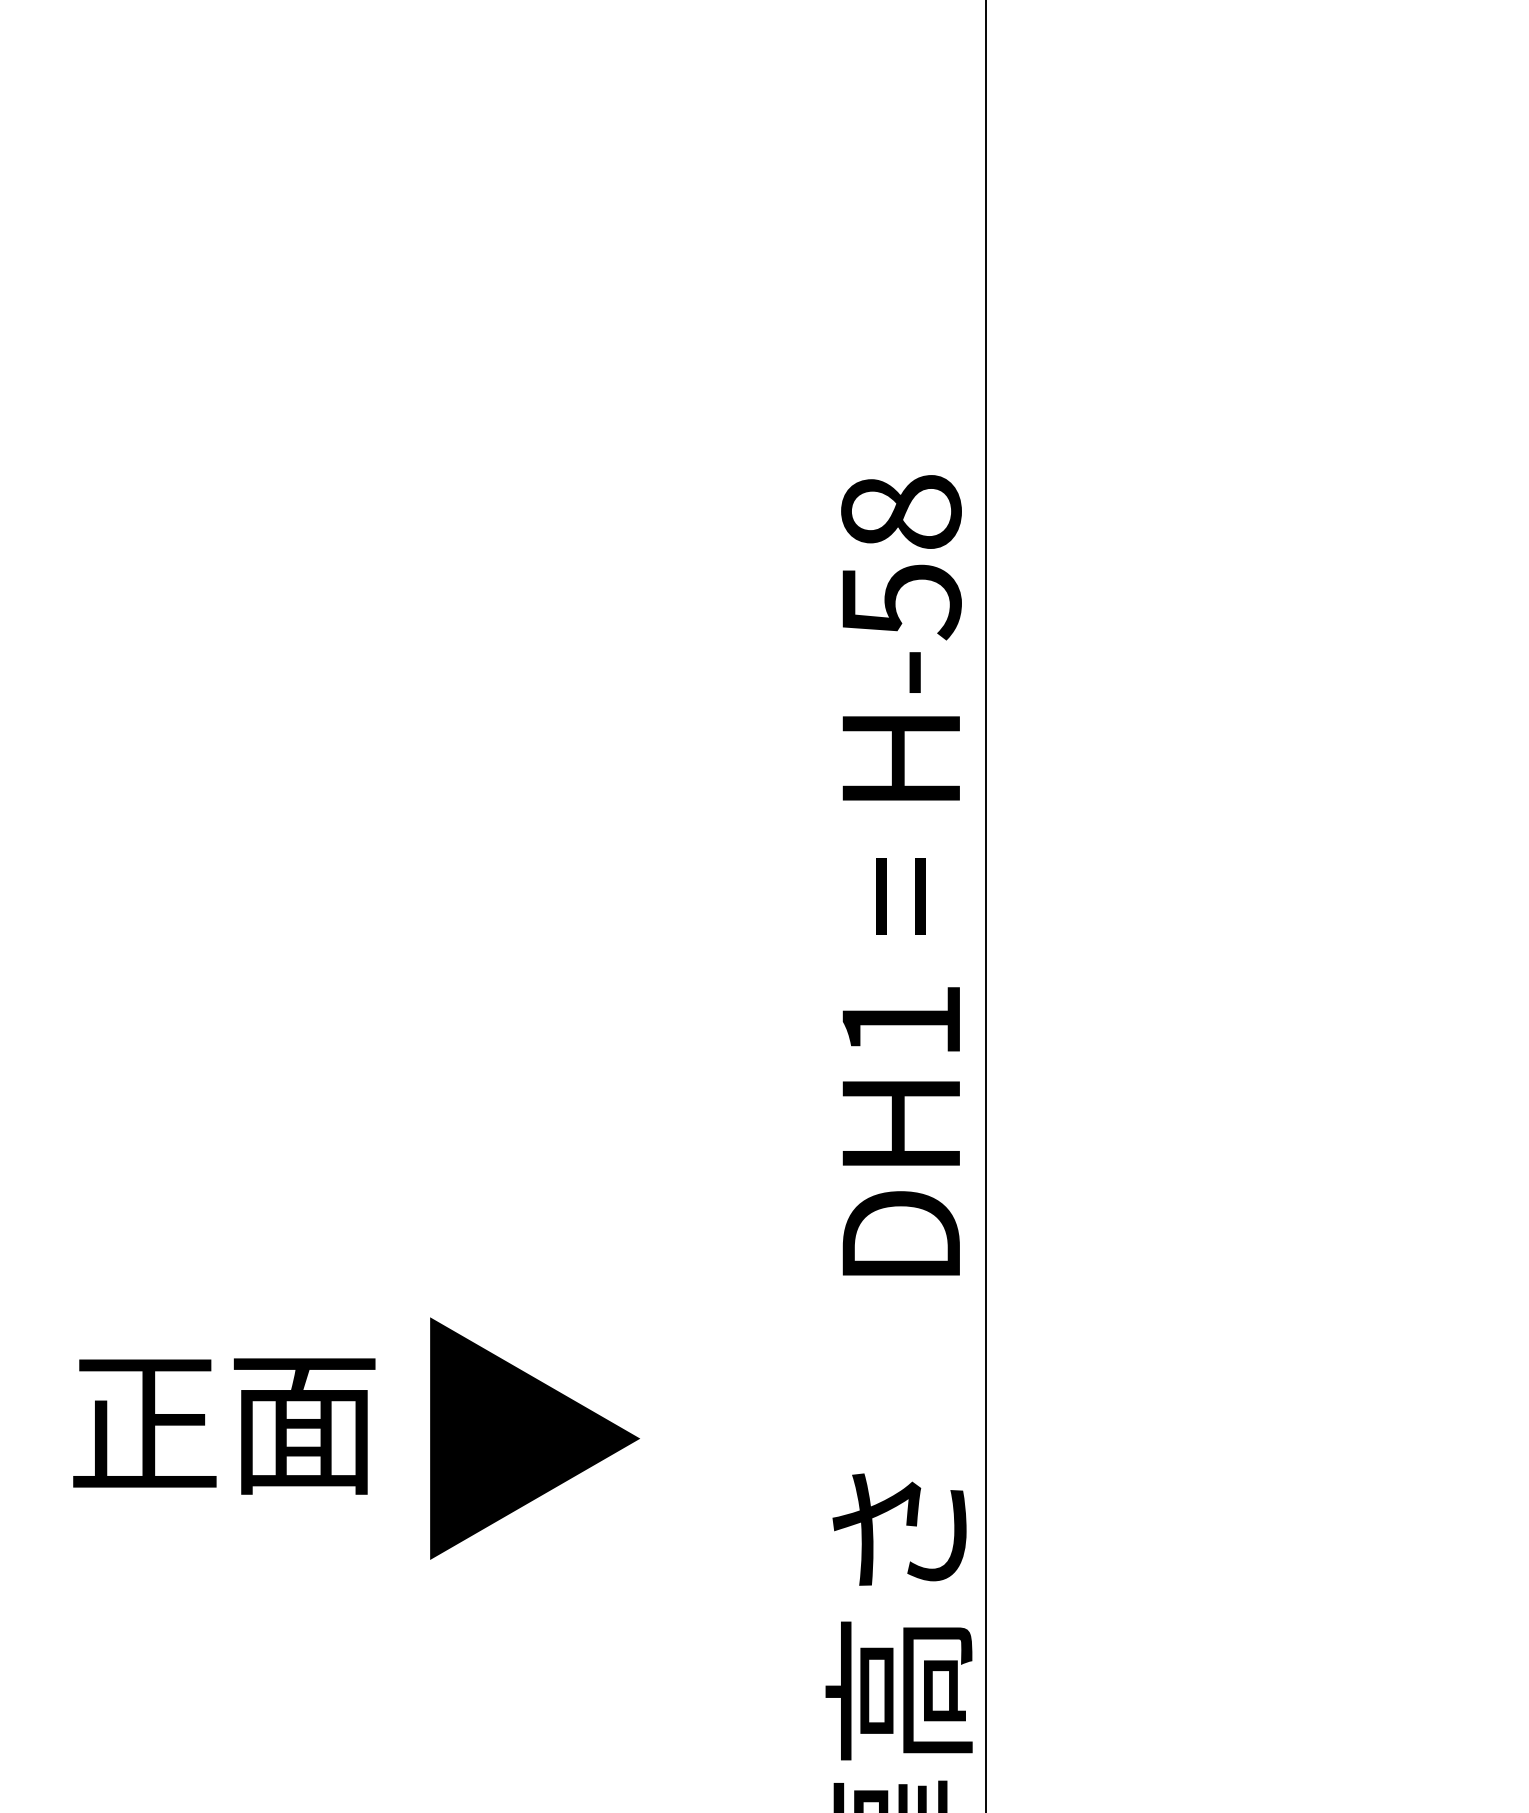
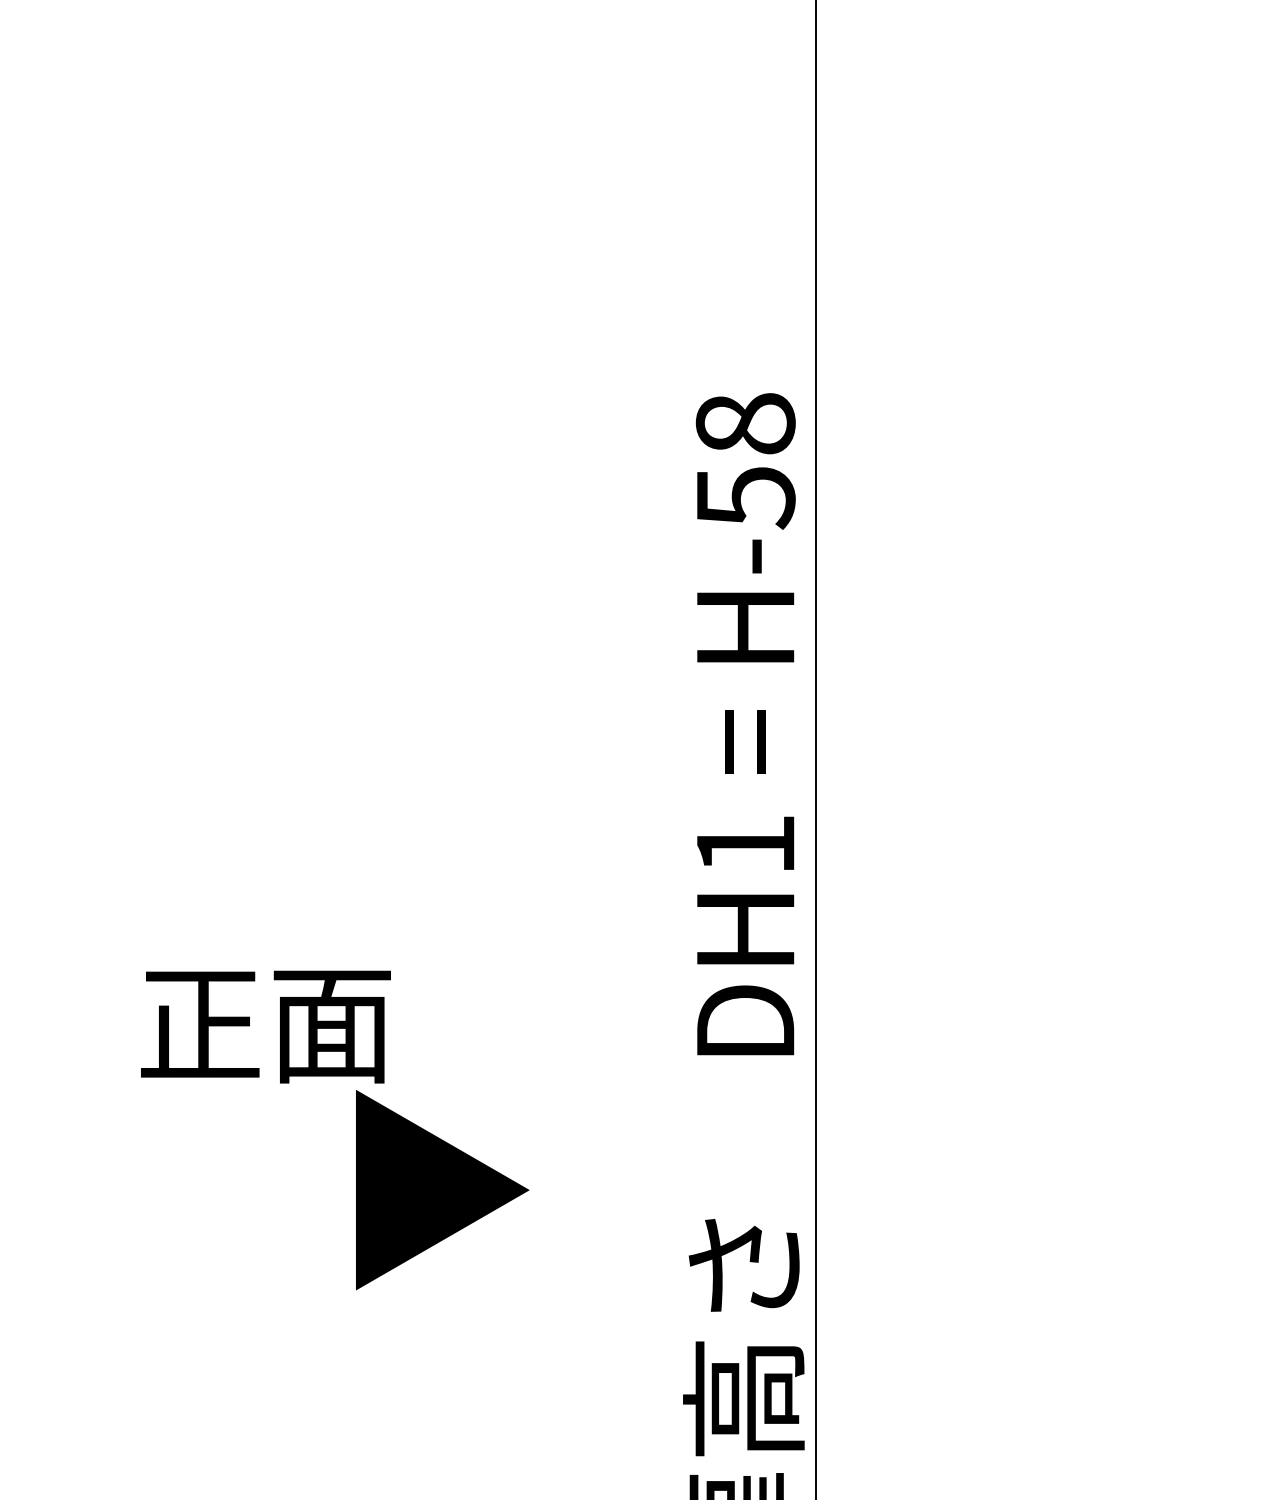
text: (224, 1426) -> (266, 1027), moved

